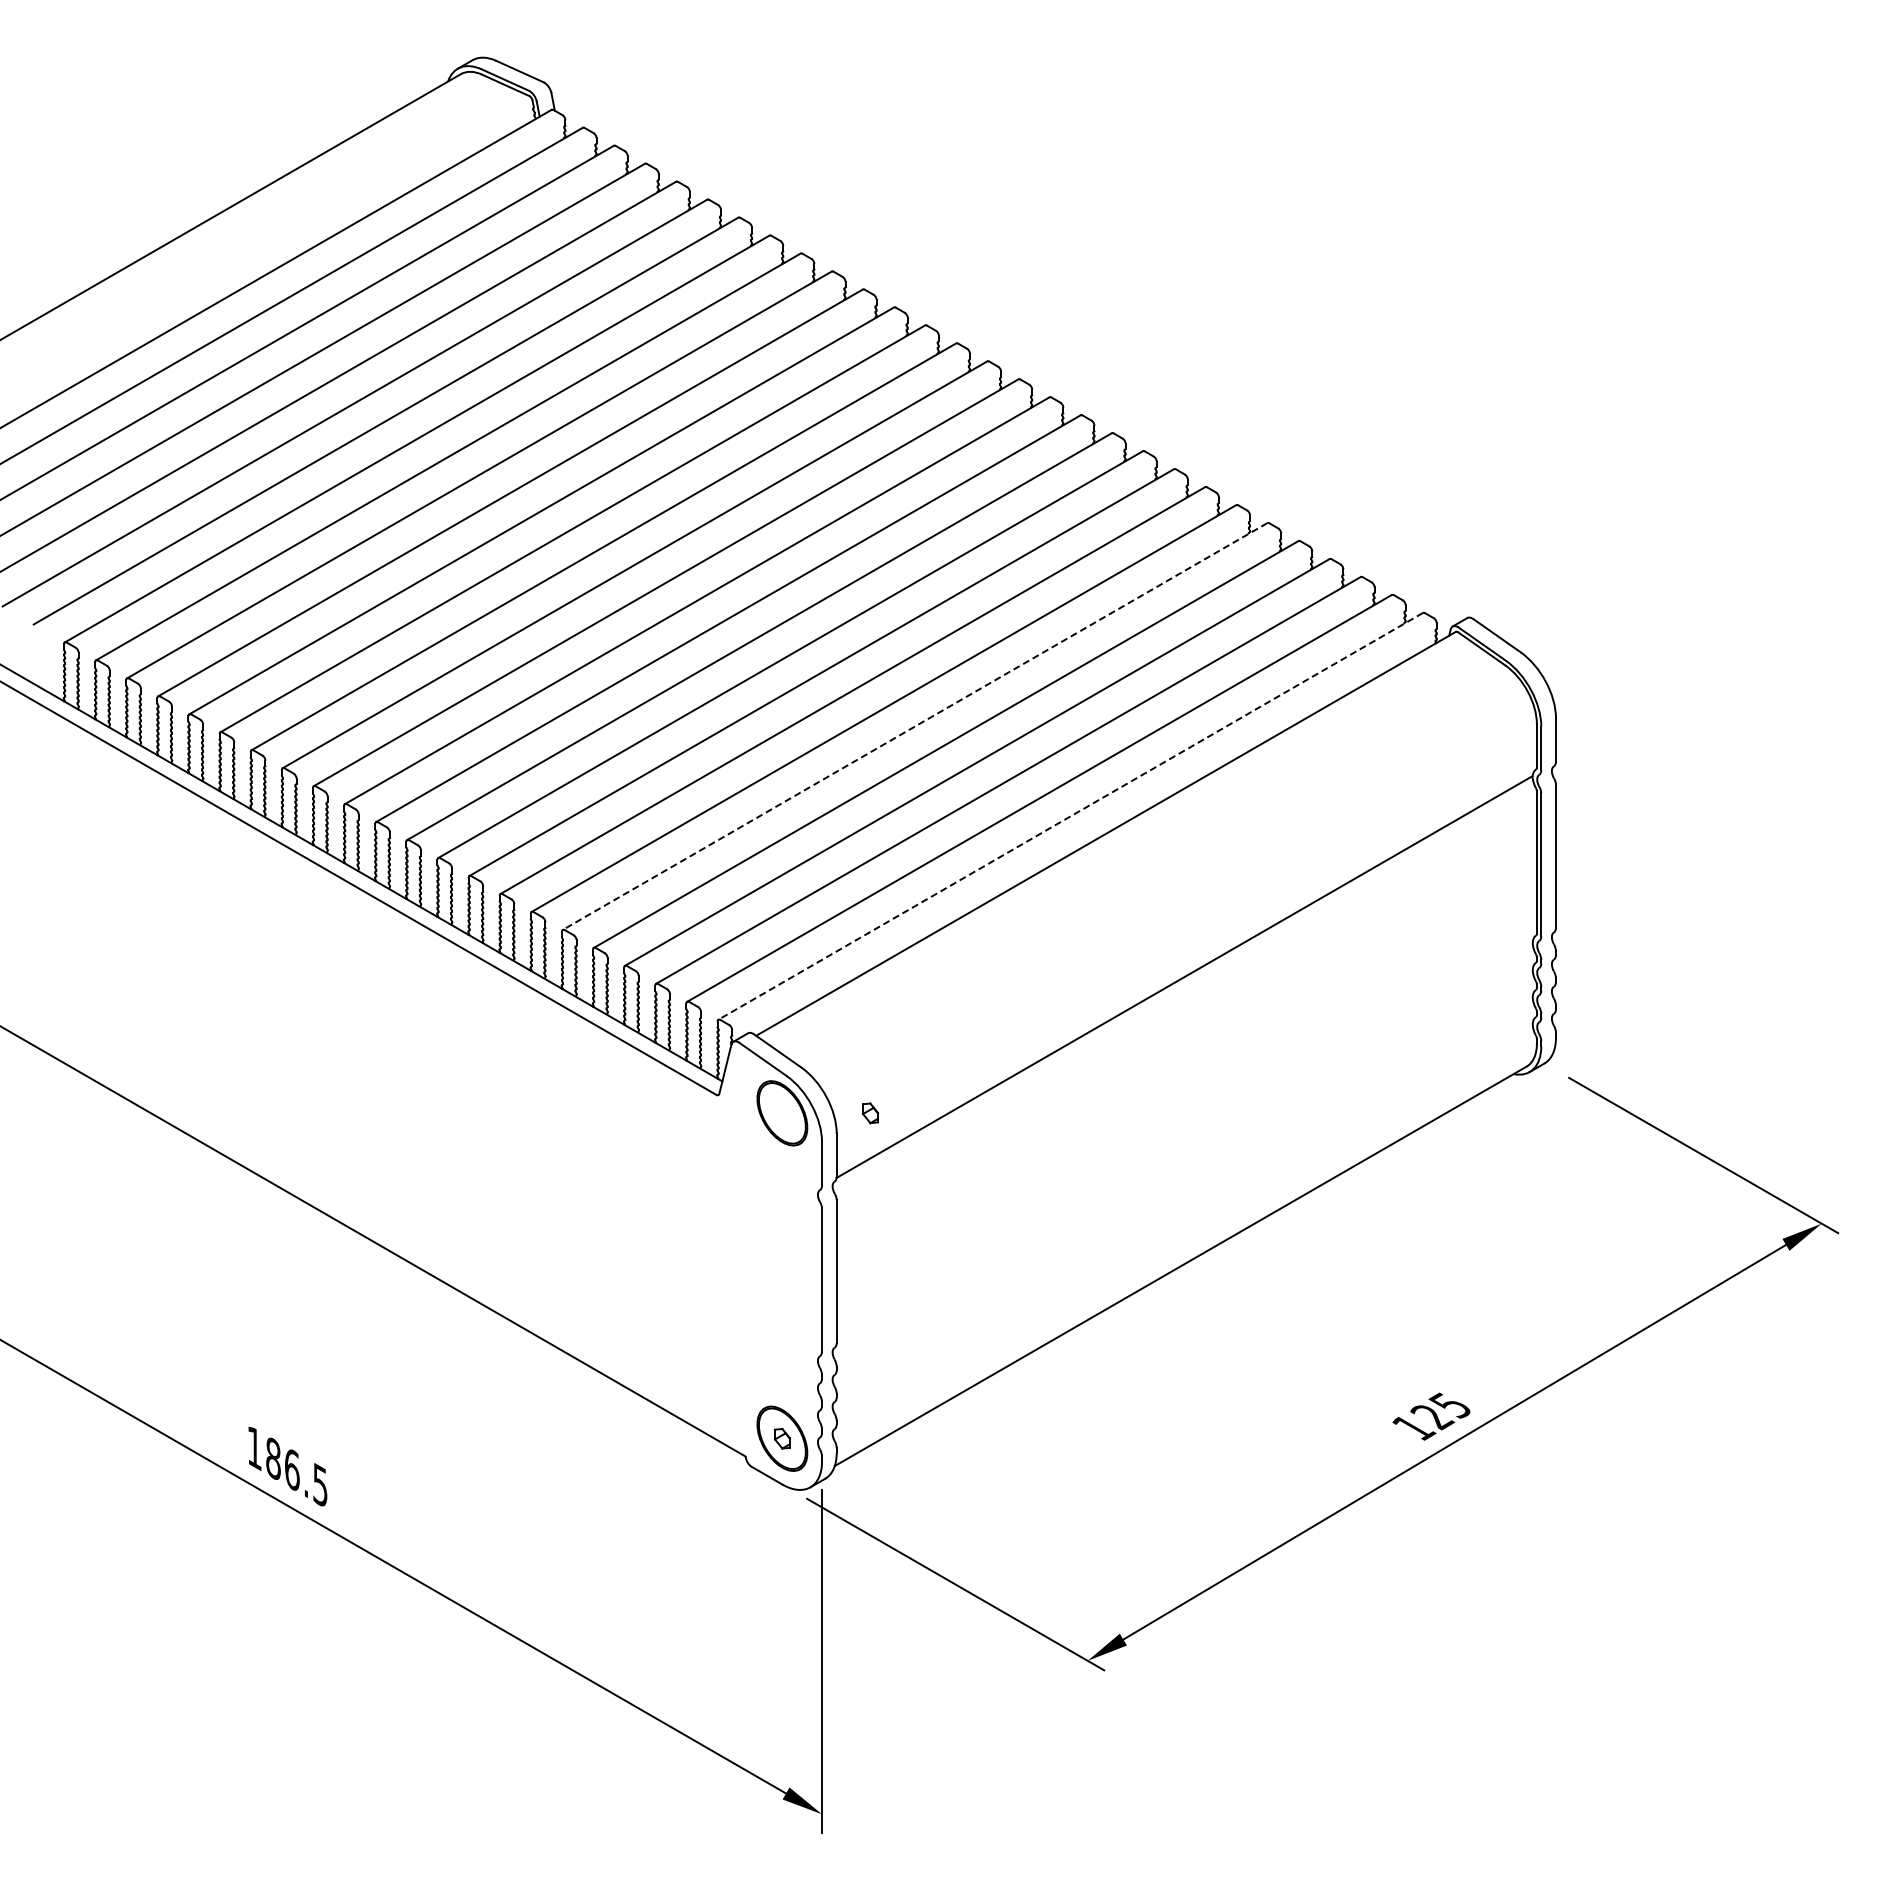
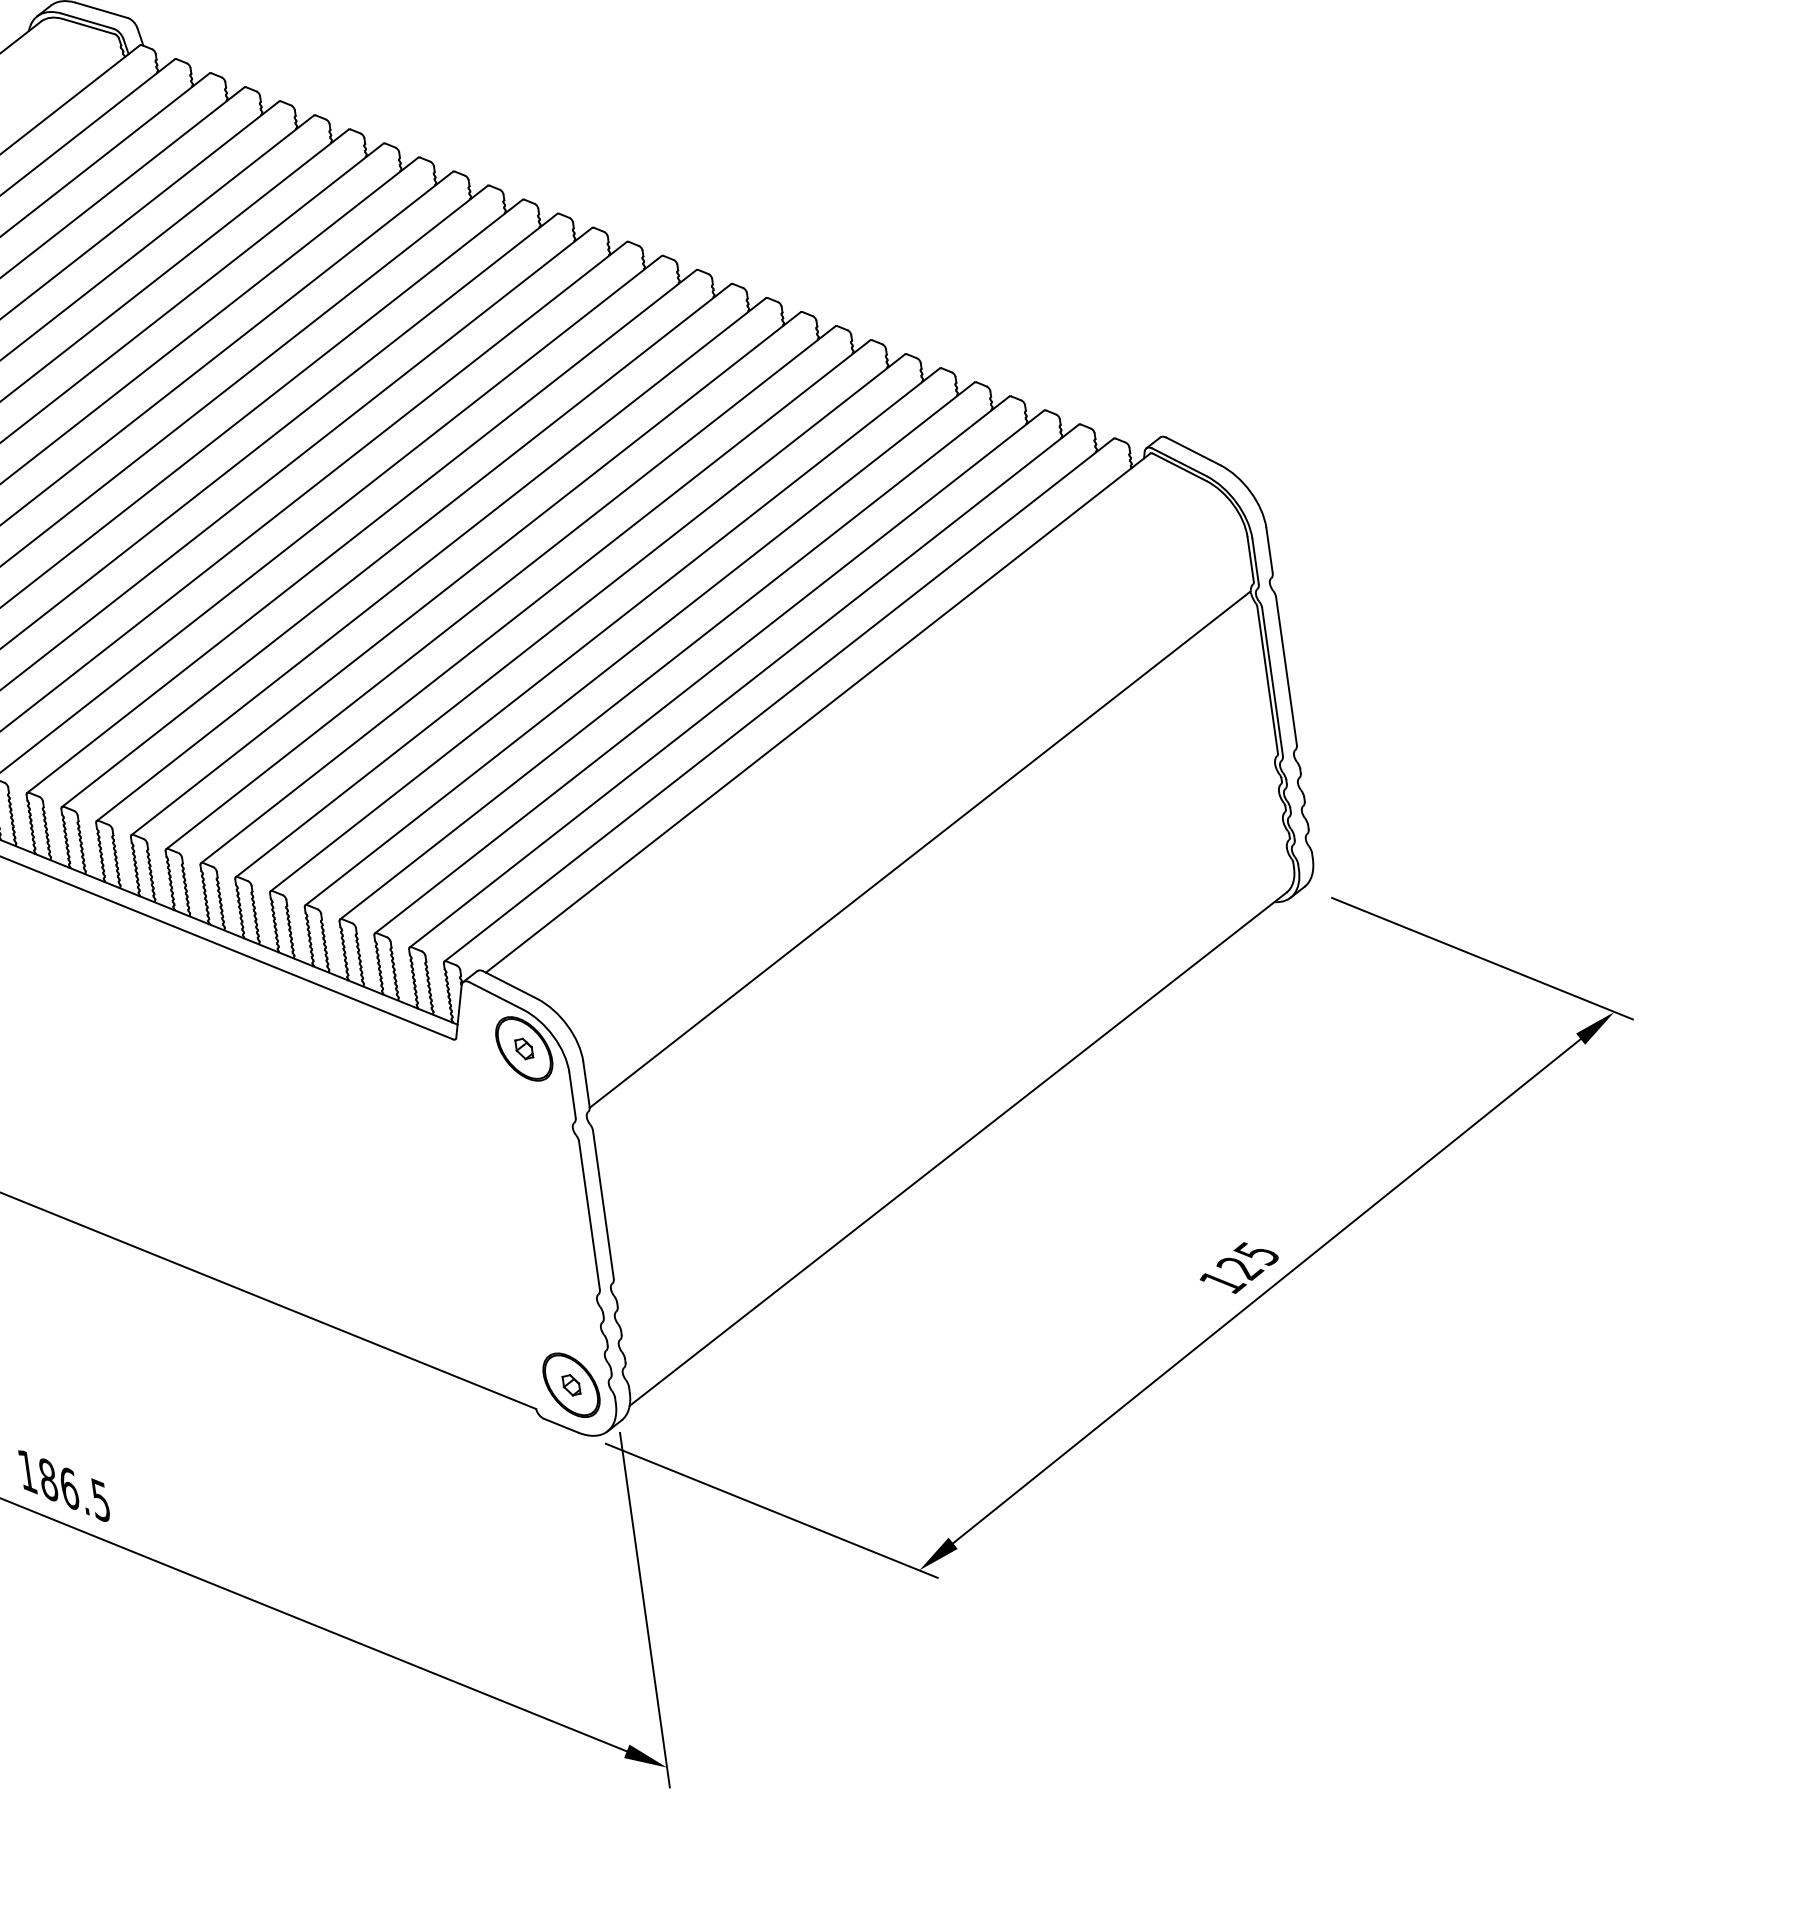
line: (915, 726) -> (605, 629), dashed -> solid
line: (1070, 816) -> (778, 700), dashed -> solid
part: (869, 1113) -> (523, 1049), moved

